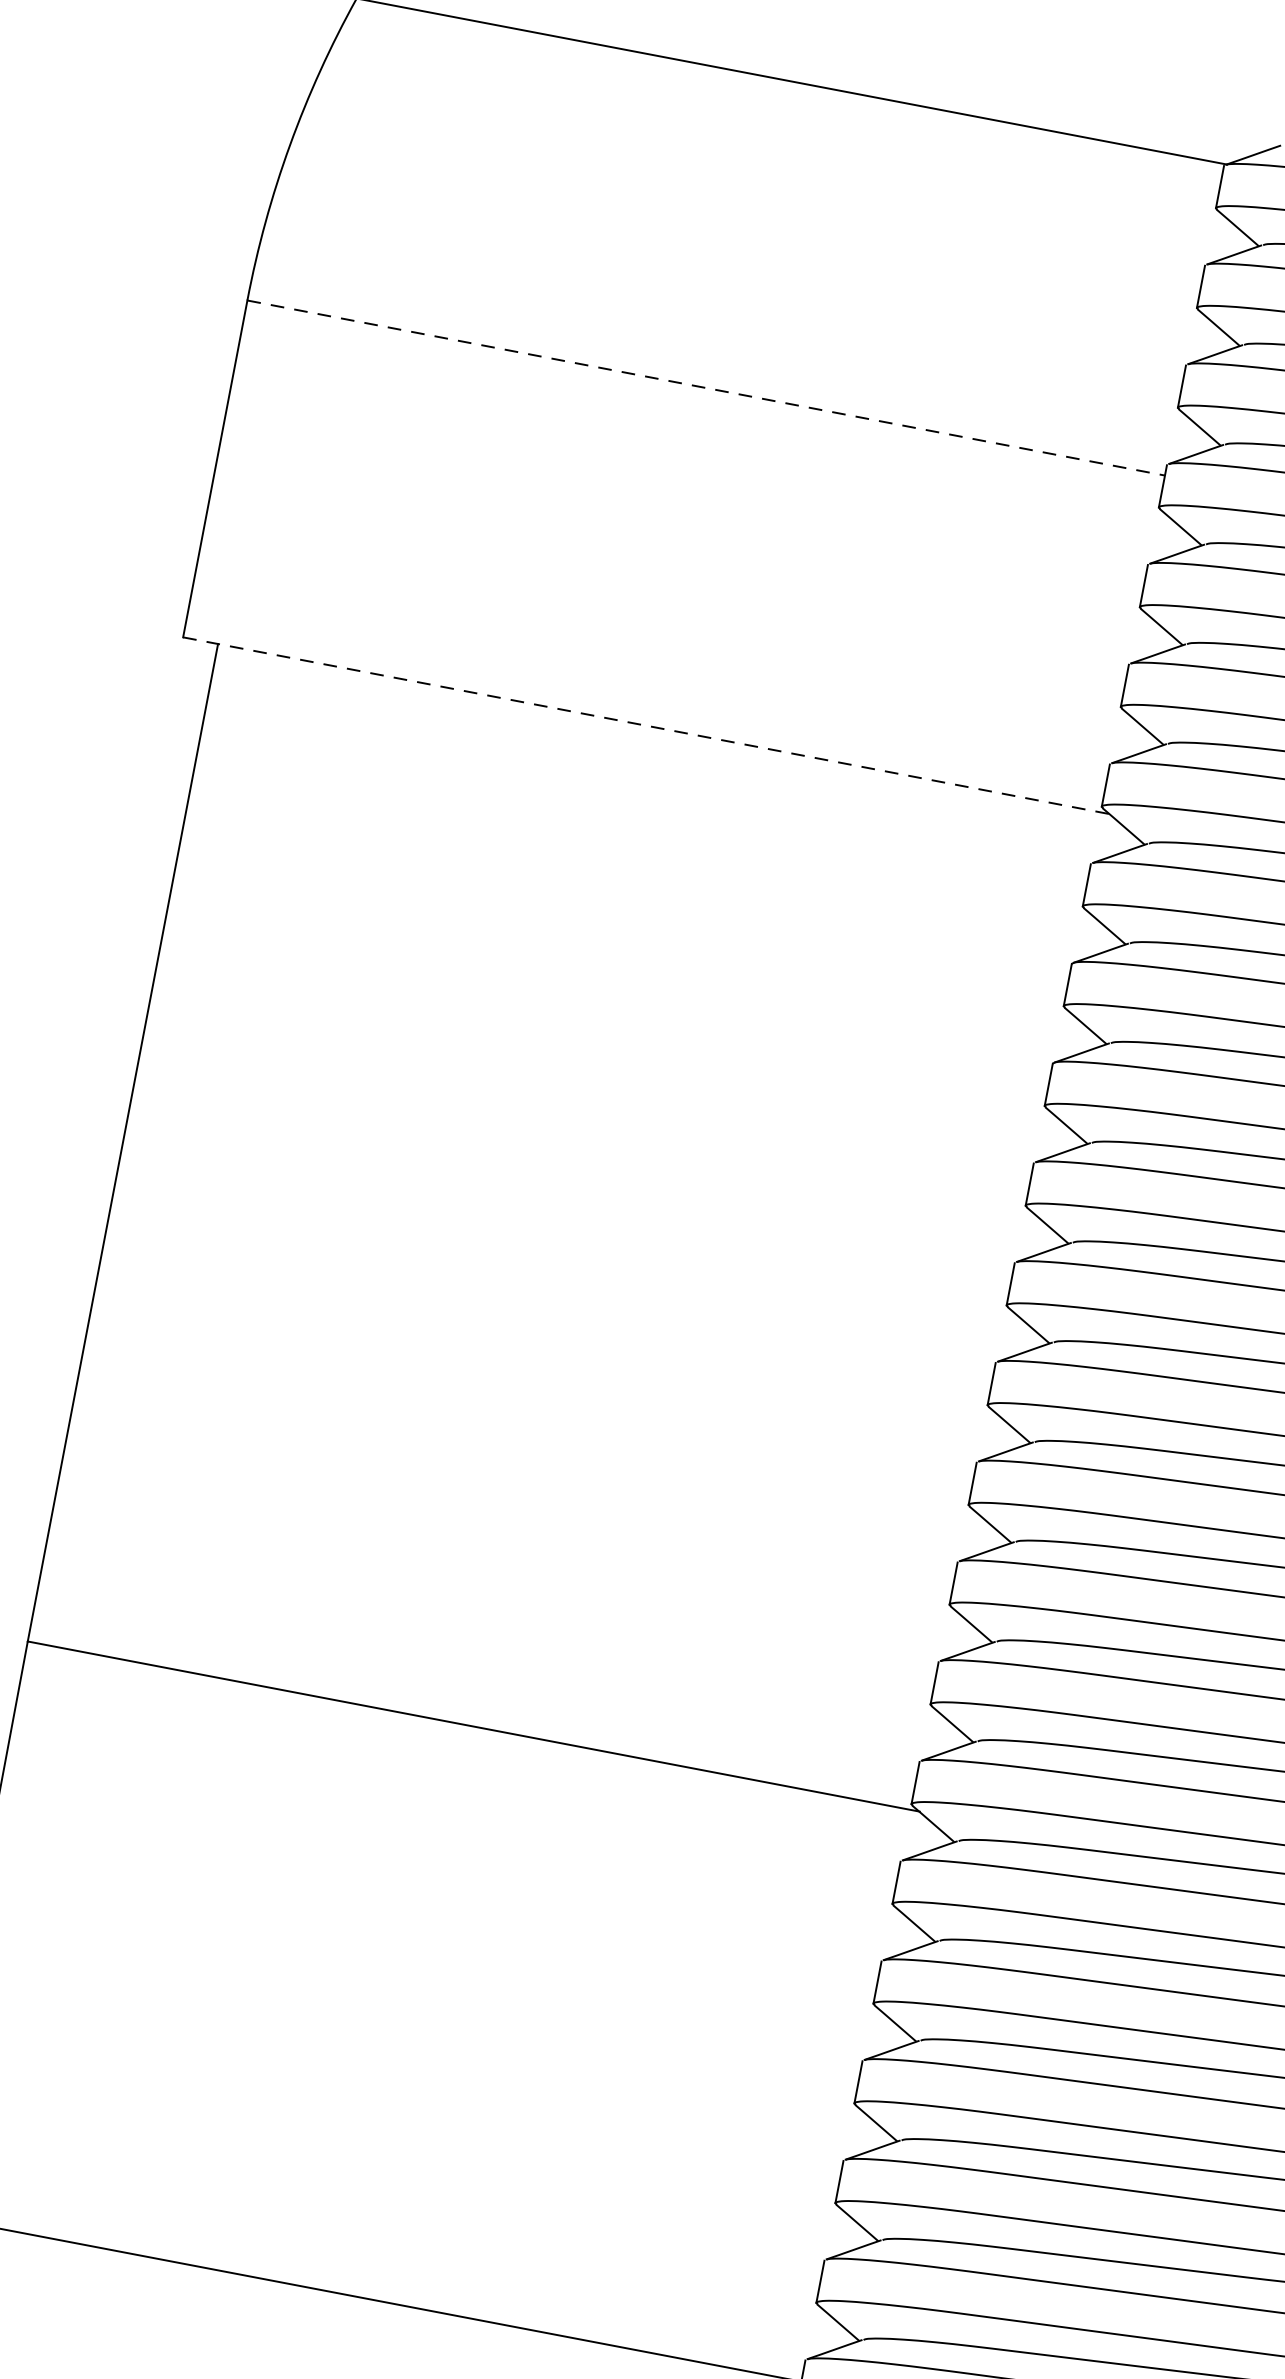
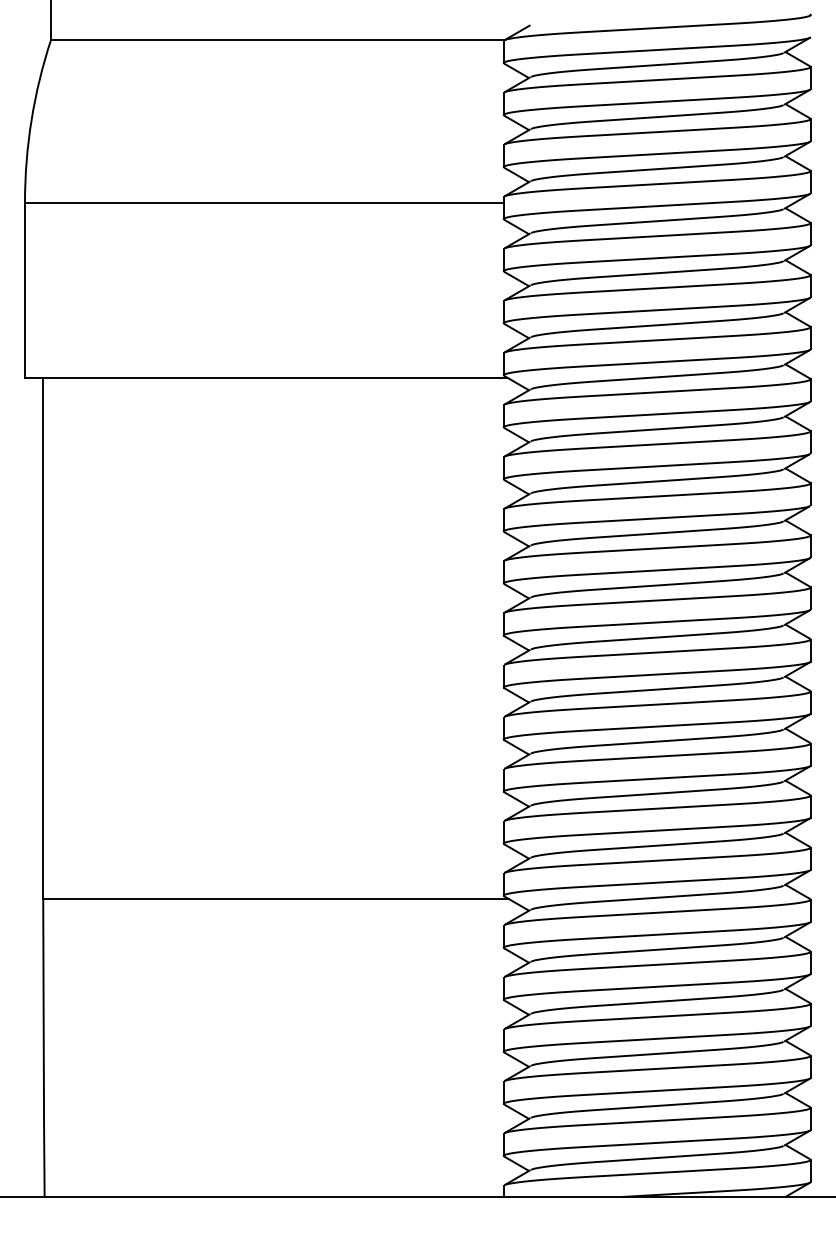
line: (706, 388) -> (264, 202), dashed -> solid
line: (645, 726) -> (266, 378), dashed -> solid

